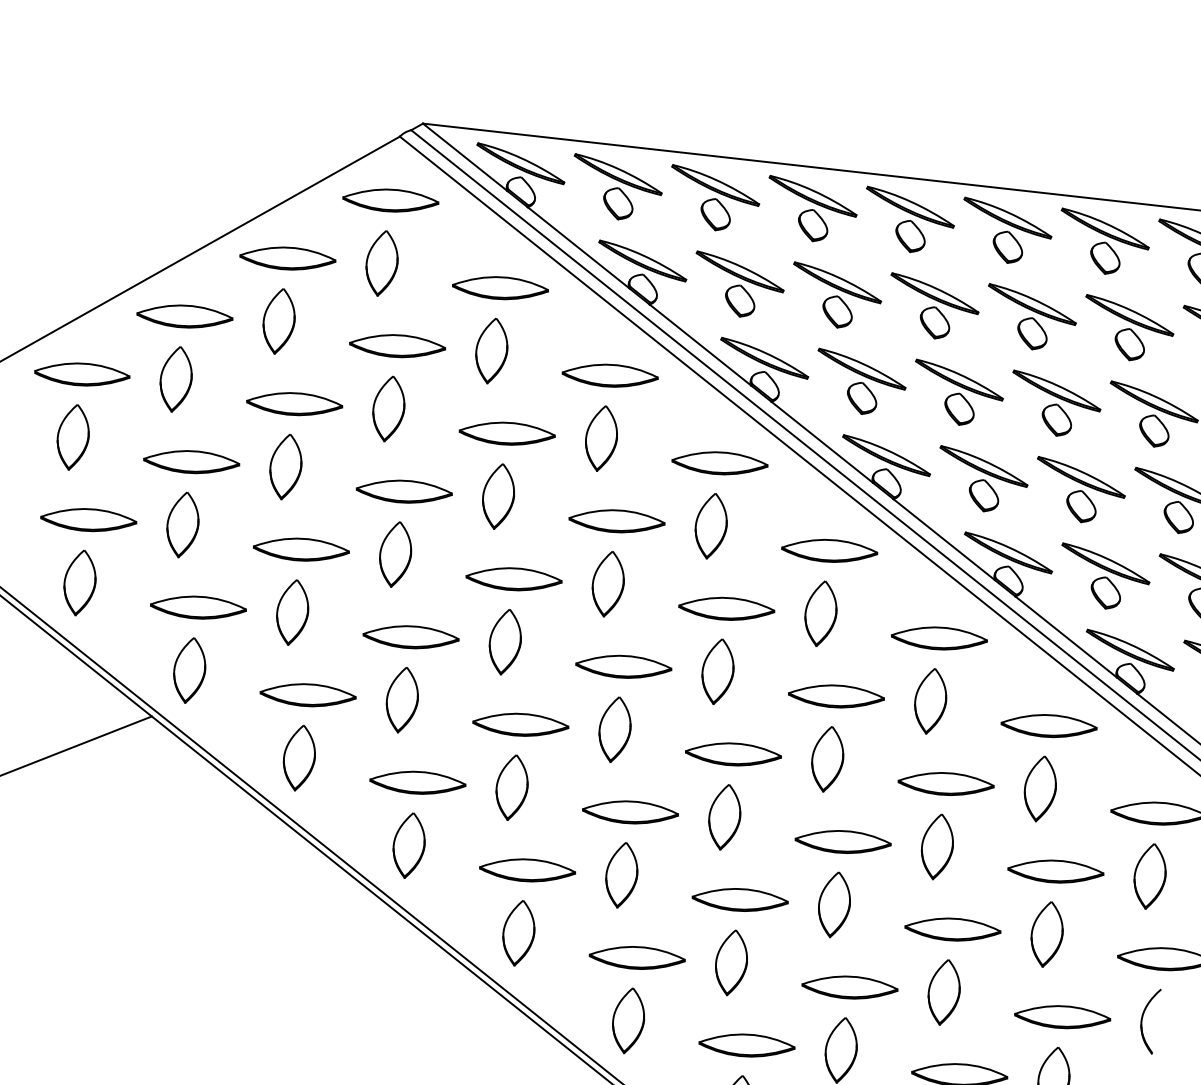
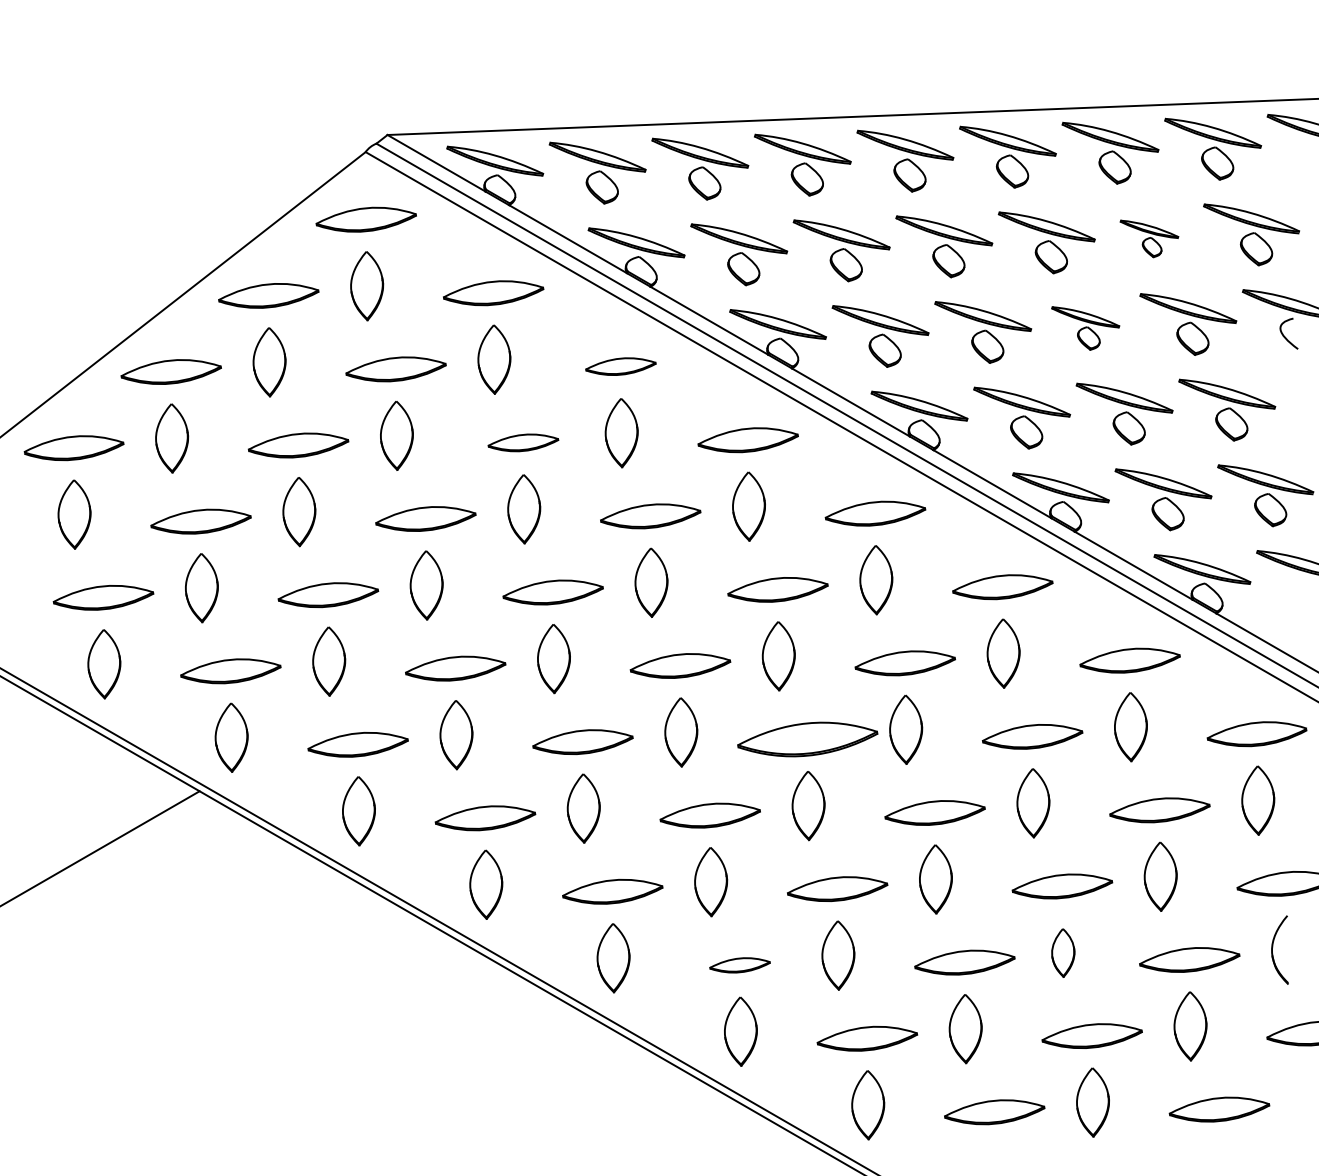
part: (1127, 330) -> (1149, 238), size x0.6
part: (609, 375) -> (620, 366), size x0.7
part: (1054, 405) -> (1085, 328), size x0.7
part: (507, 433) -> (523, 442), size x0.7
part: (733, 754) -> (807, 739), size x1.4
part: (636, 958) -> (739, 965), size x0.6
part: (944, 993) -> (1063, 953), size x0.7

